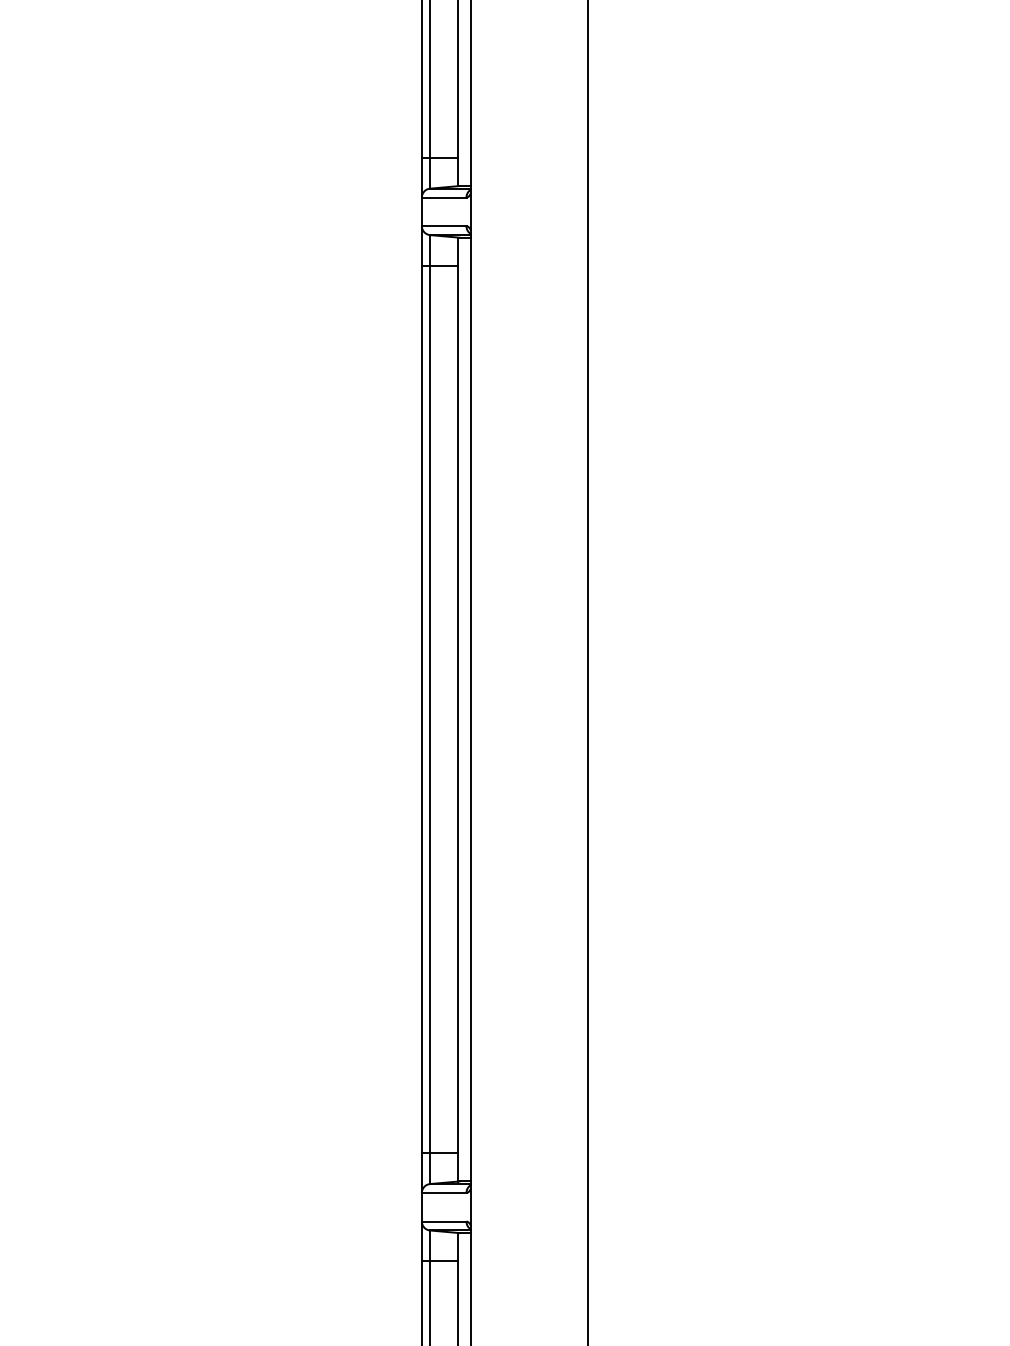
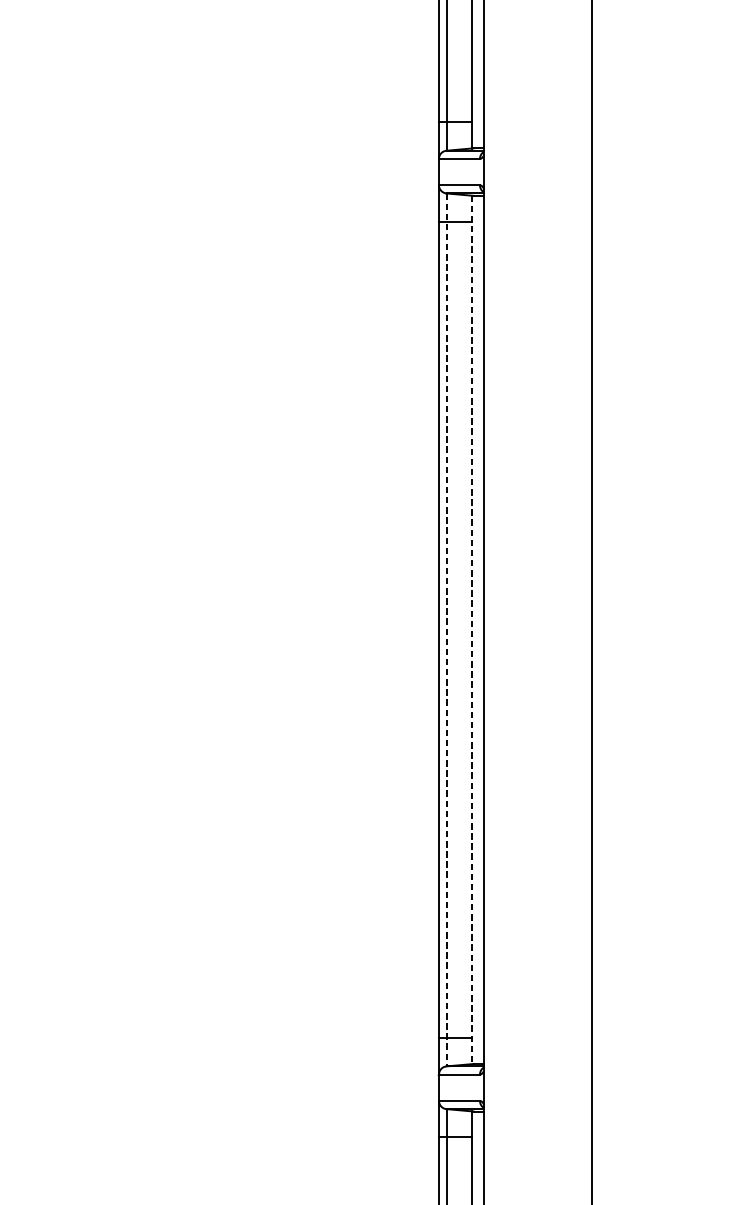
line: (430, 710) -> (446, 630), solid -> dashed
line: (457, 710) -> (471, 630), solid -> dashed

